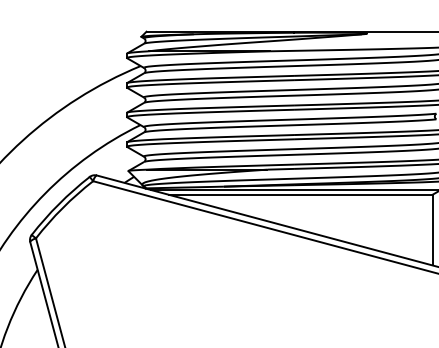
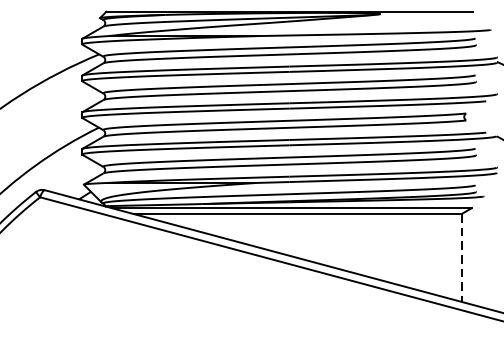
line: (432, 230) -> (461, 258), solid -> dashed

